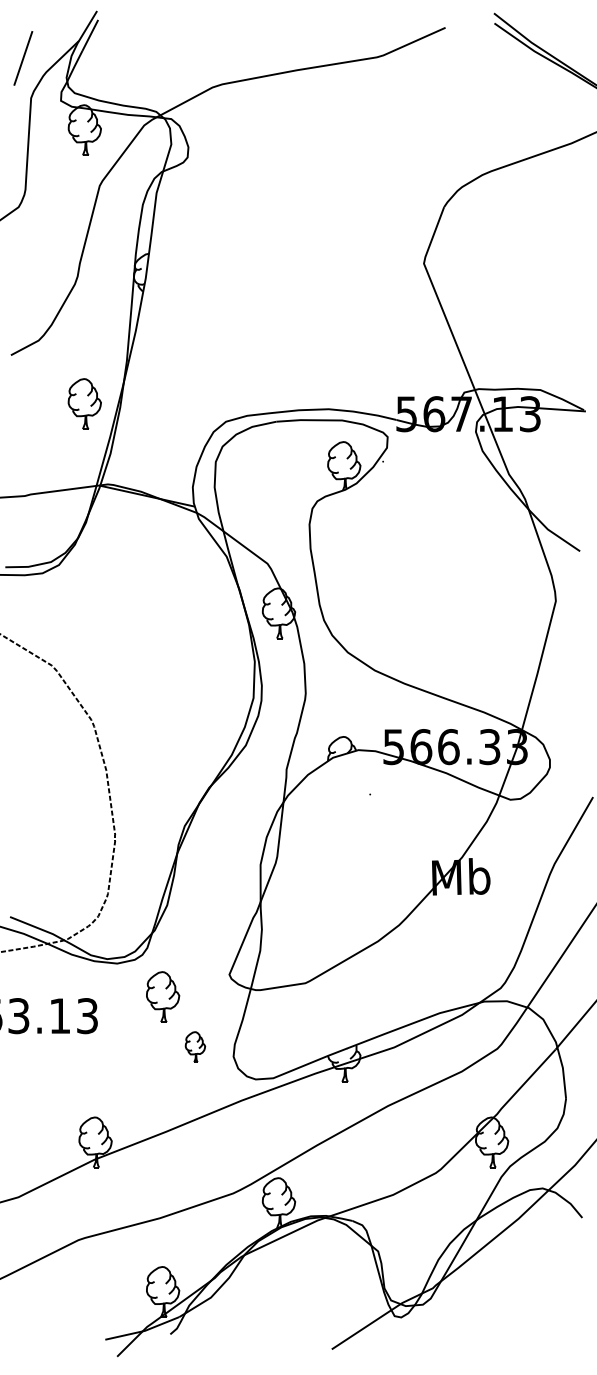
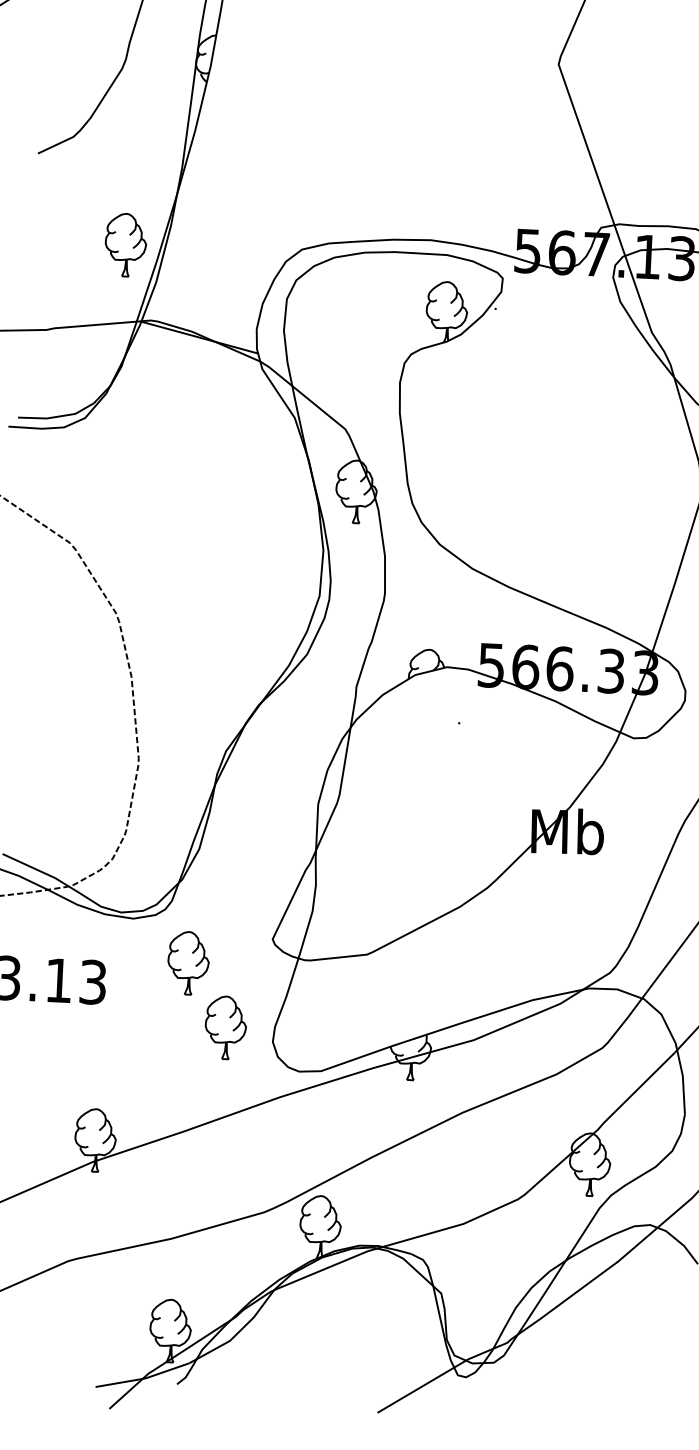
part: (84, 403) -> (125, 244), moved
part: (195, 1046) -> (225, 1026), size x1.67

